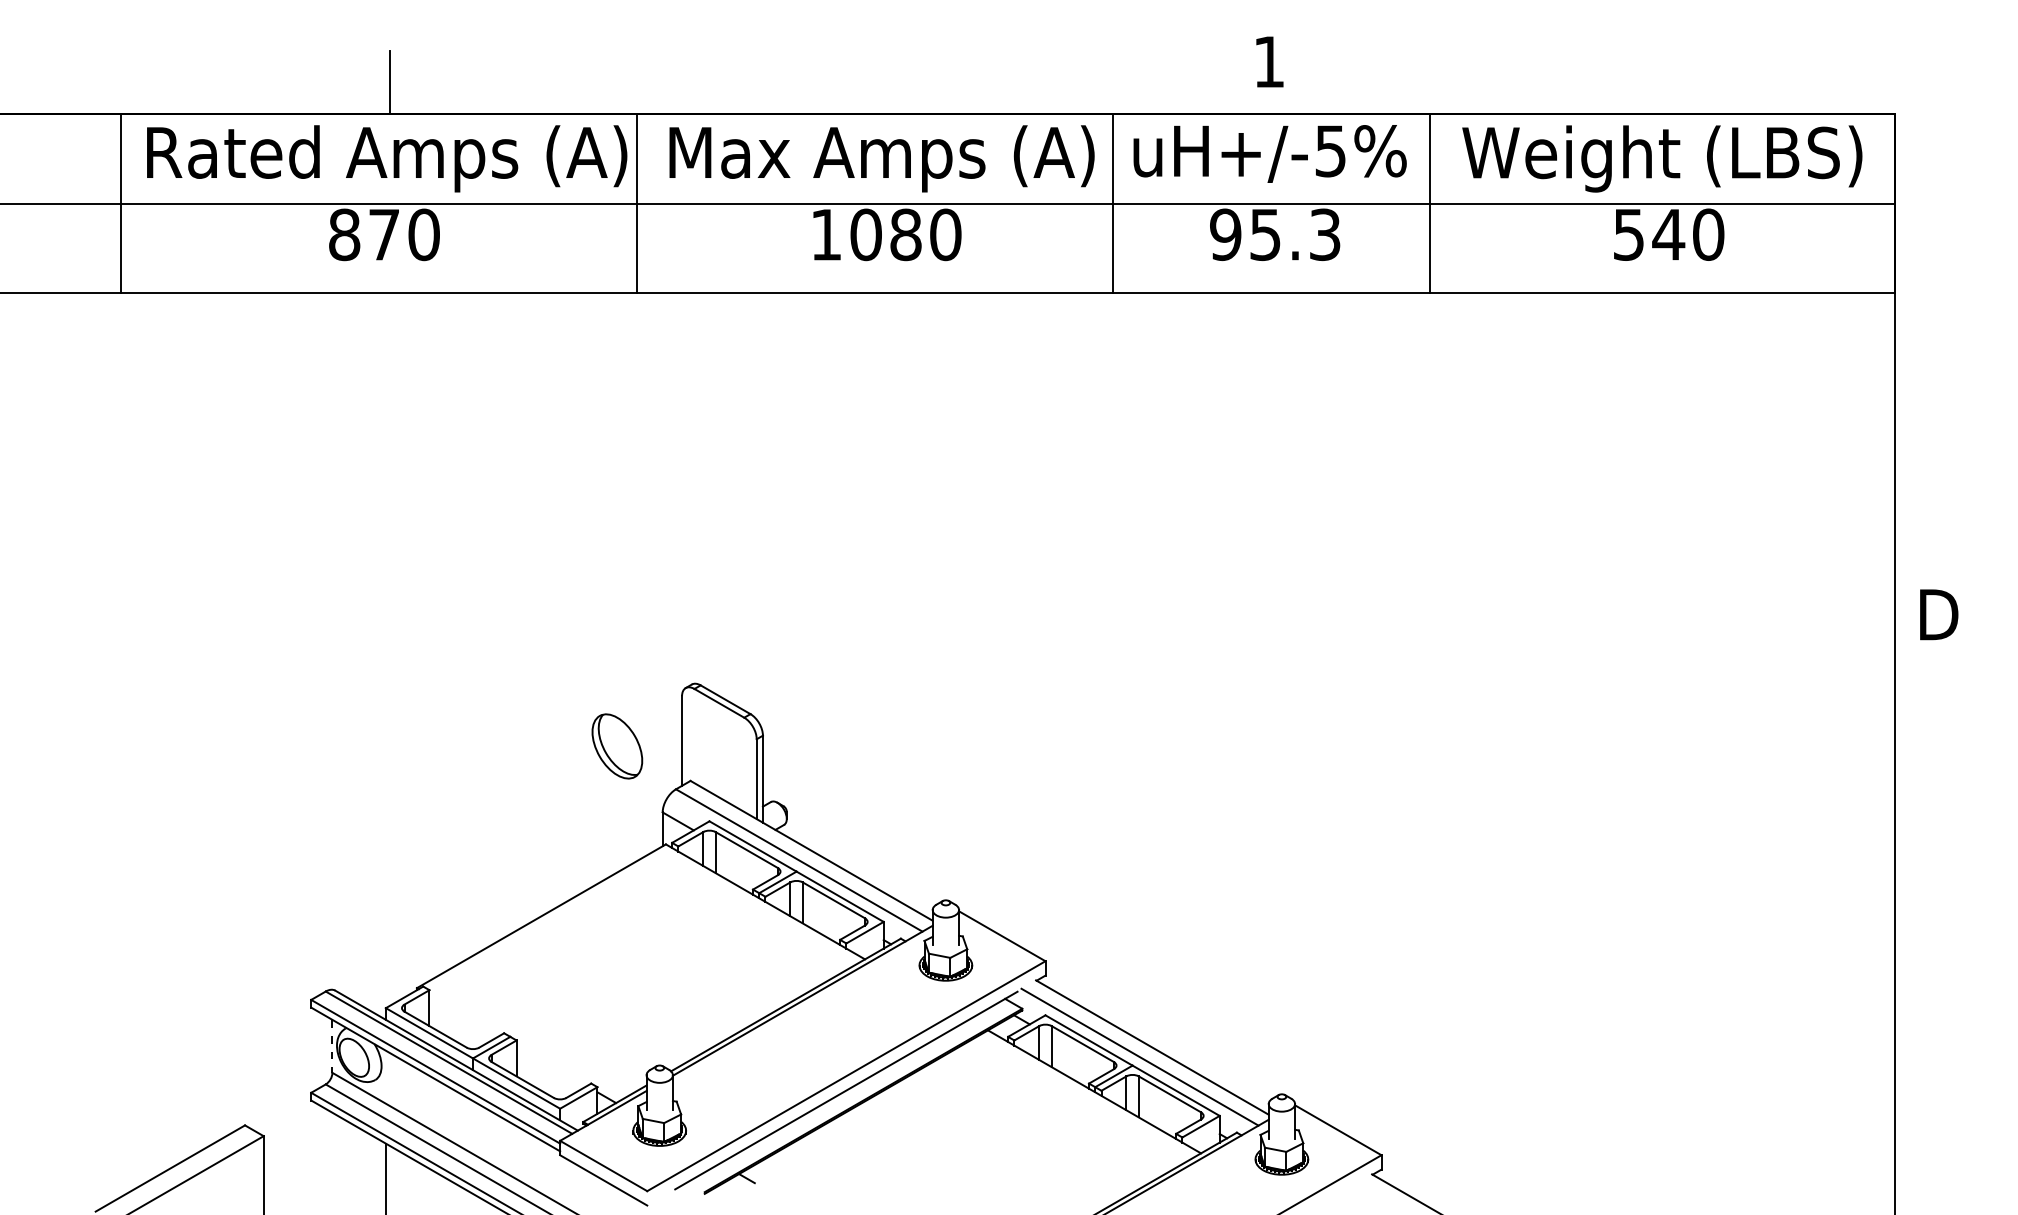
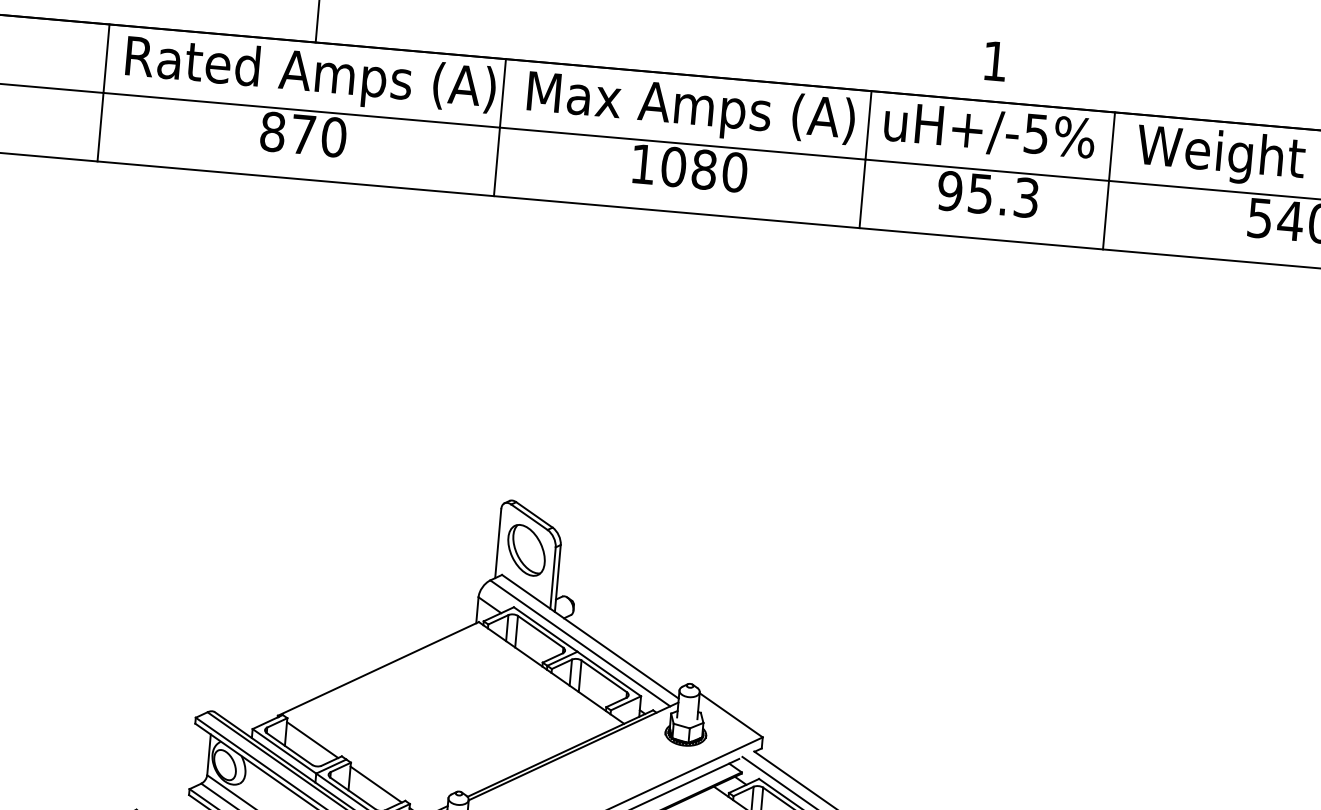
part: (617, 746) -> (526, 550), moved
line: (464, 1015) -> (312, 740), added
line: (332, 1046) -> (209, 754), dashed -> solid
line: (551, 1065) -> (376, 784), added

